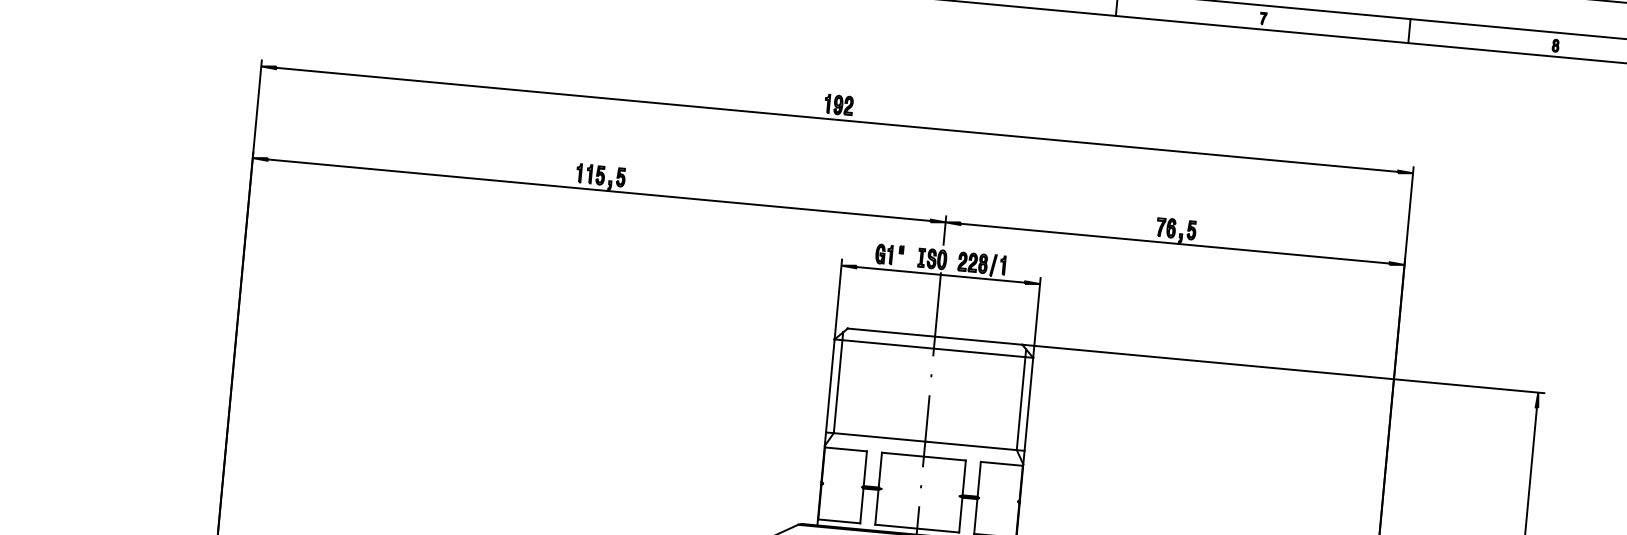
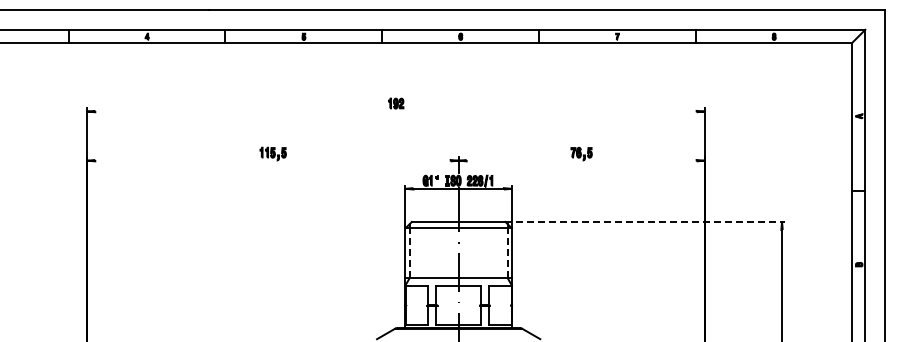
line: (836, 119) -> (395, 111), removed
line: (598, 189) -> (272, 160), removed
line: (1174, 243) -> (581, 160), removed
line: (1283, 368) -> (645, 221), solid -> dashed
line: (837, 386) -> (409, 253), solid -> dashed
line: (1020, 403) -> (507, 253), solid -> dashed

